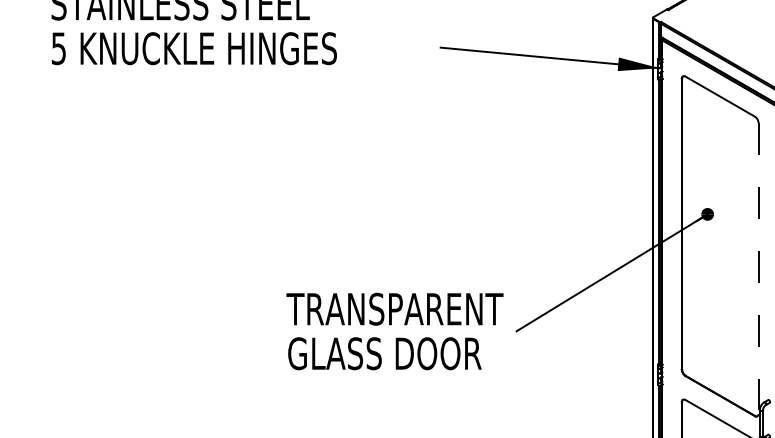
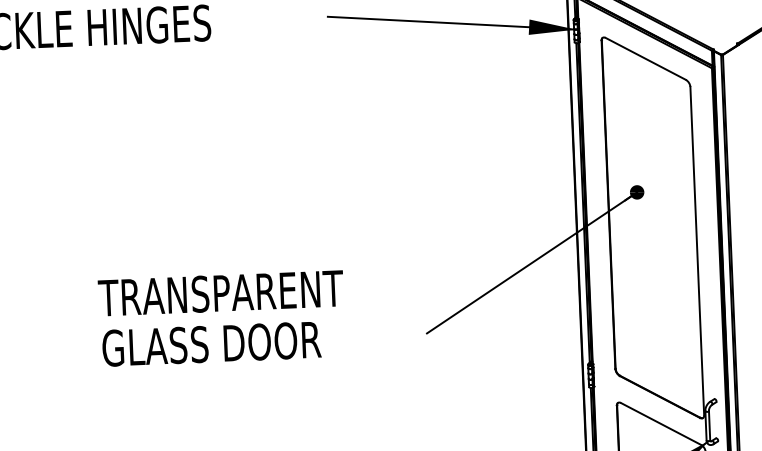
line: (758, 269) -> (697, 252), dashed -> solid
text: (394, 331) -> (221, 318), moved

